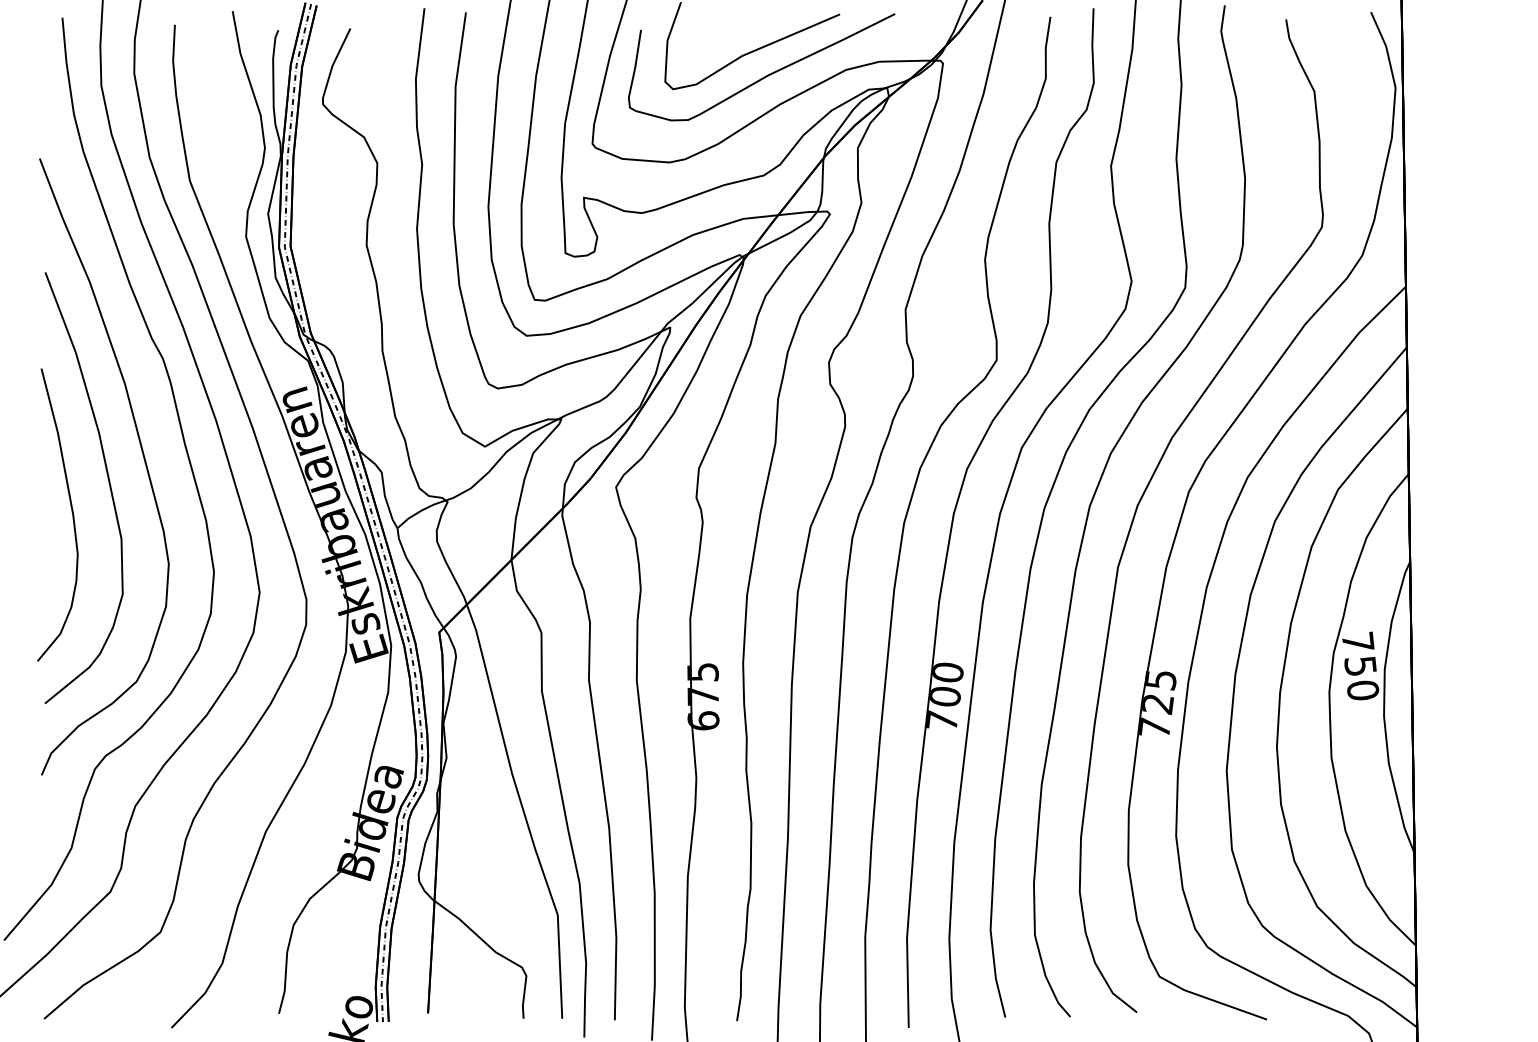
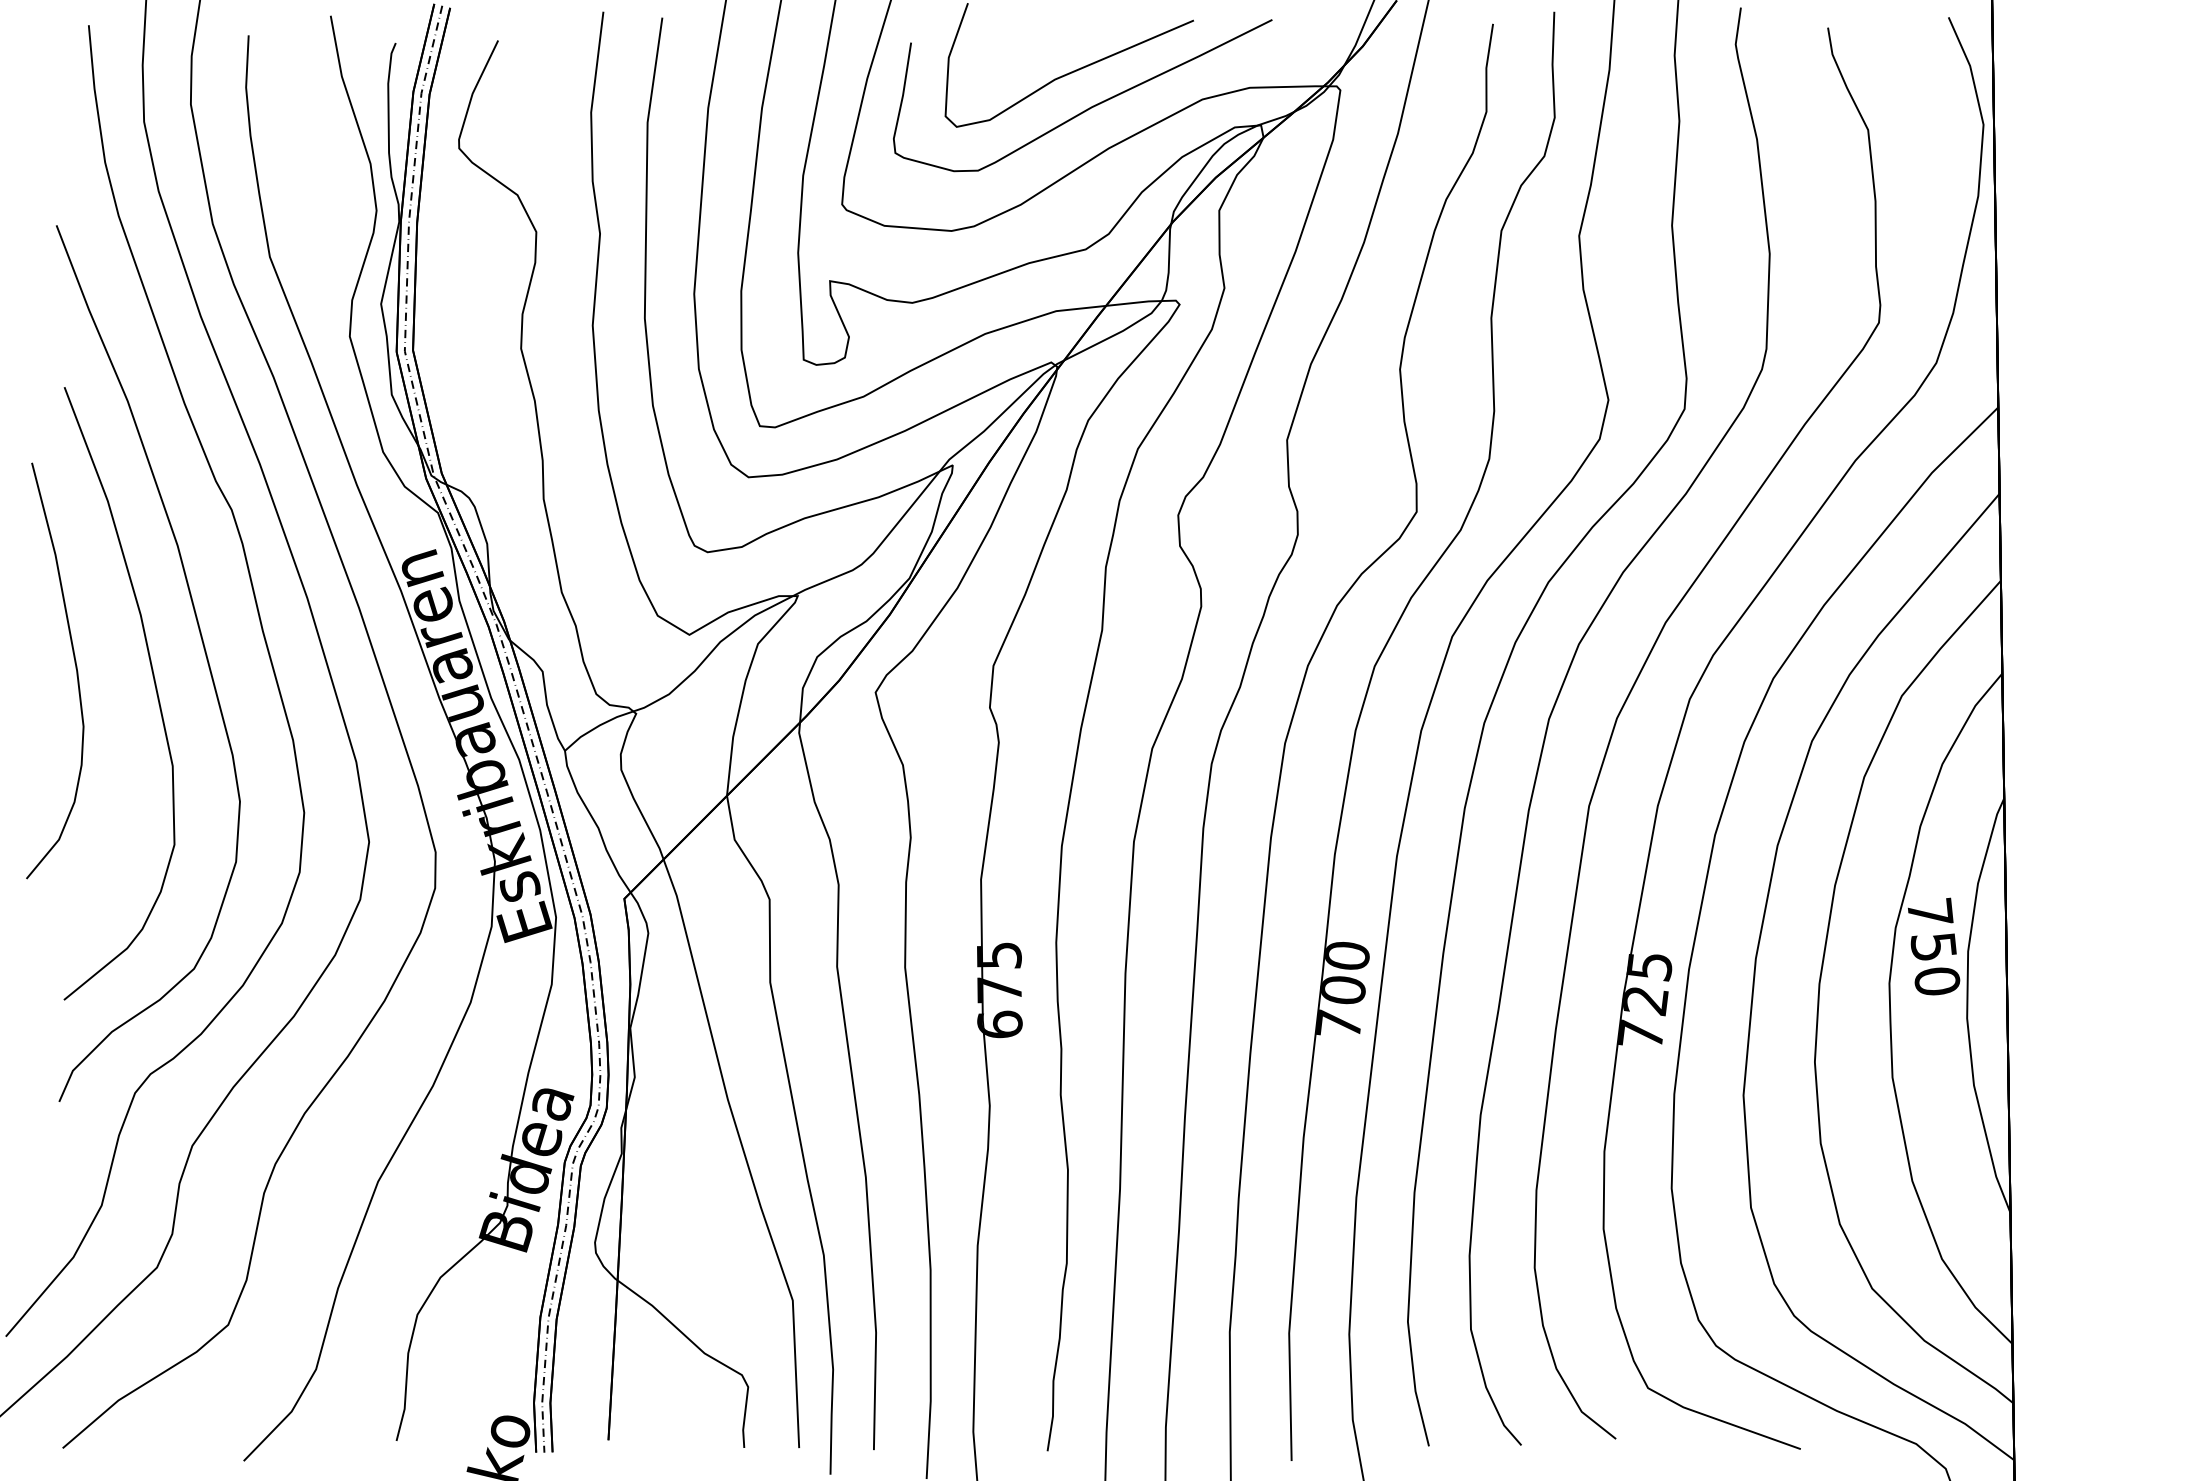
curve: (72, 513) -> (75, 668), moved

